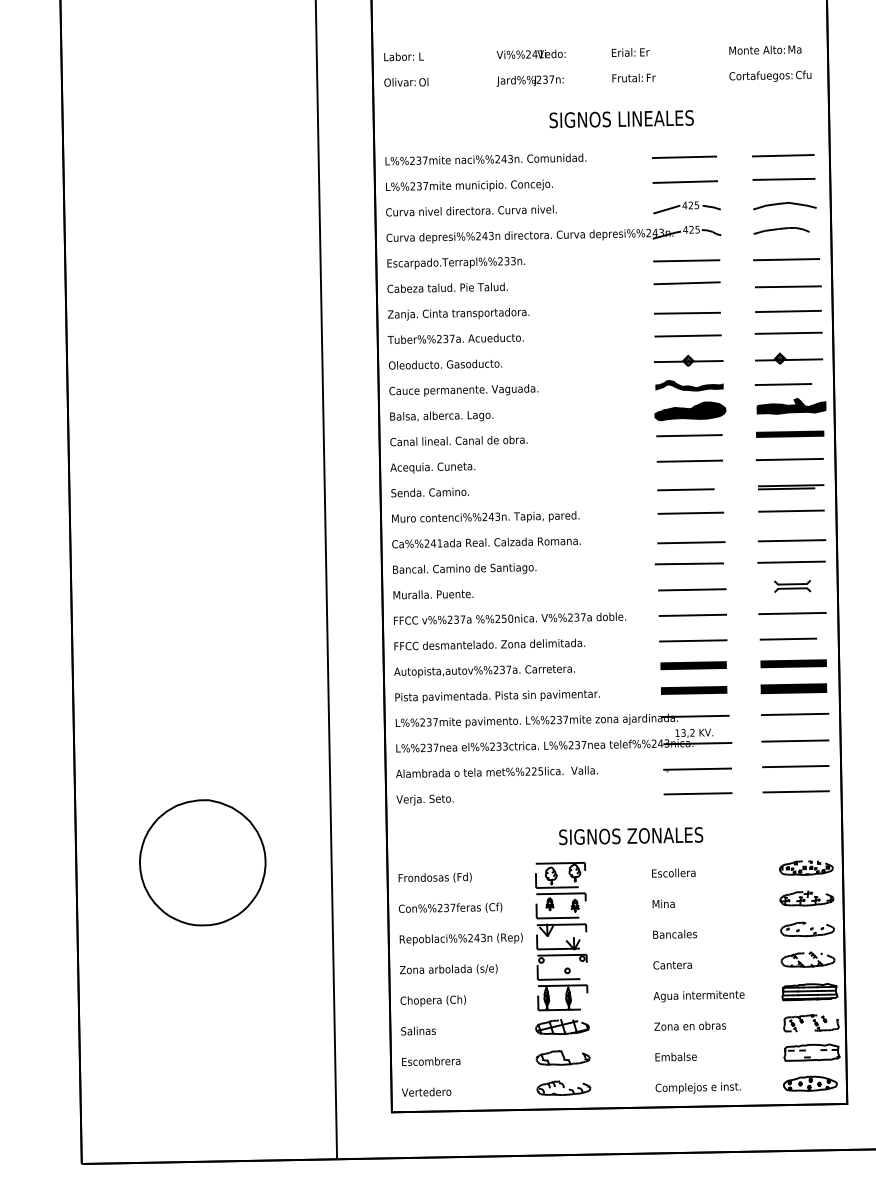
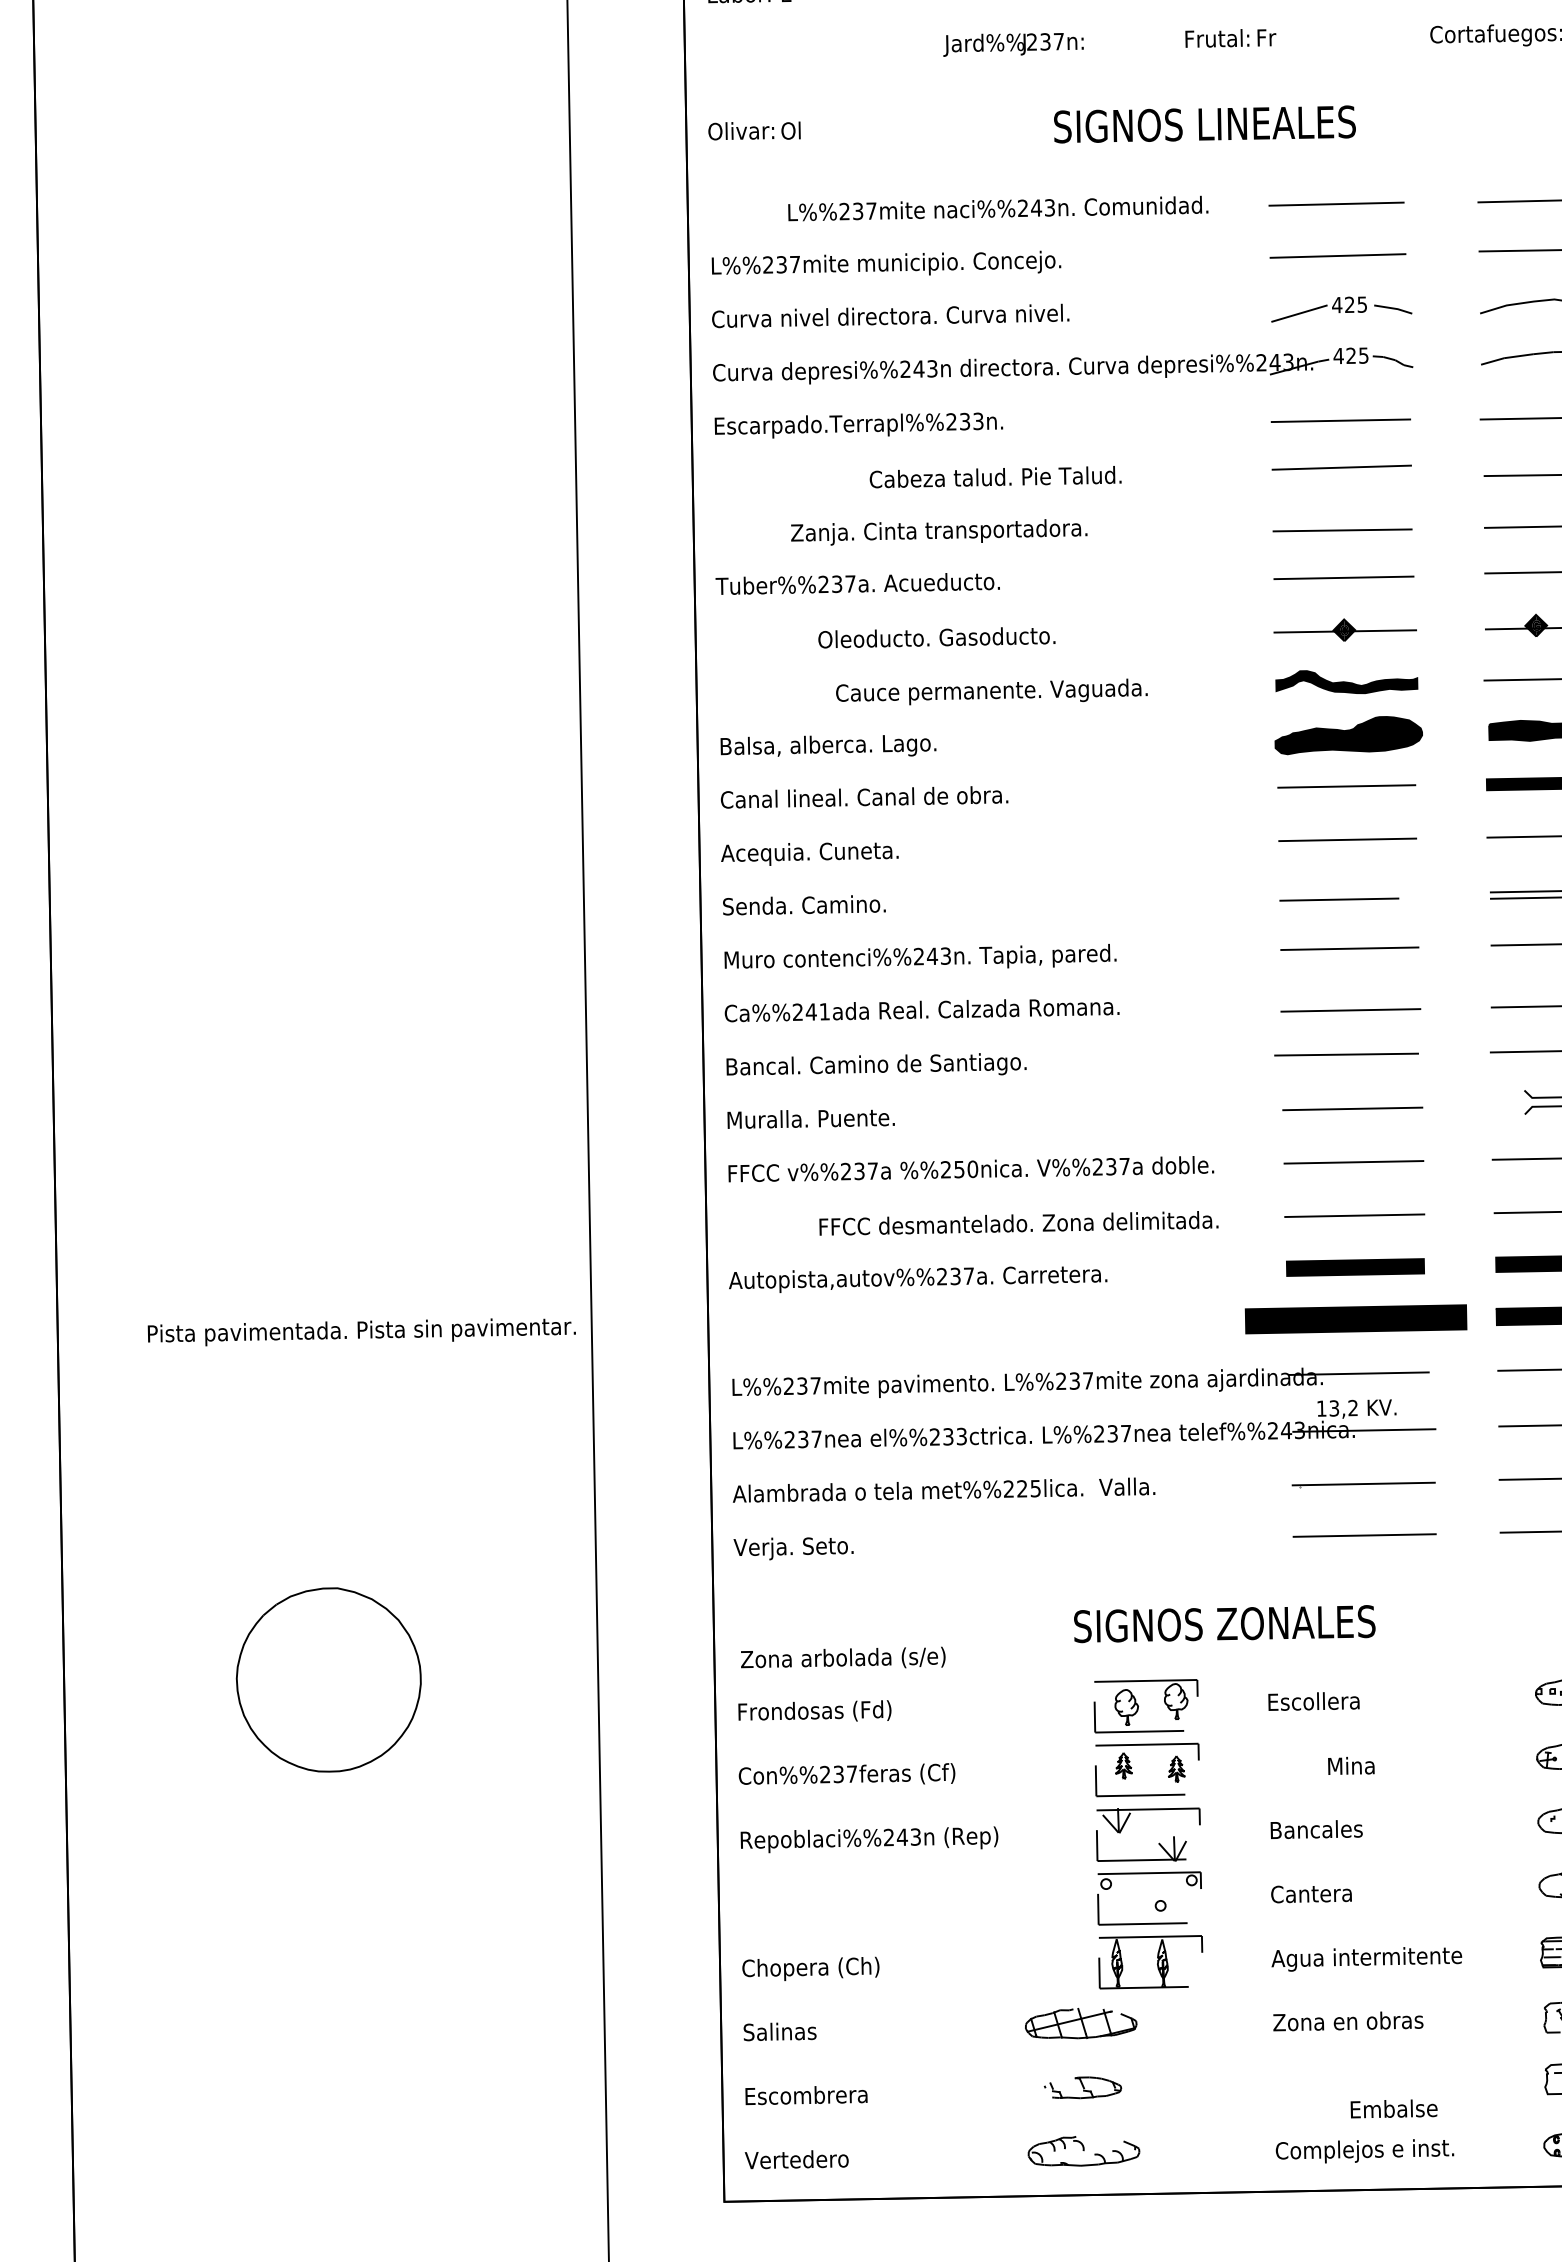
text: (406, 82) -> (754, 131), moved
text: (485, 159) -> (997, 208), moved
text: (447, 287) -> (995, 476), moved
text: (458, 314) -> (938, 532), moved
text: (445, 364) -> (936, 637), moved
text: (463, 390) -> (991, 691), moved
text: (489, 644) -> (1018, 1223), moved
part: (694, 690) -> (1357, 1319), size x1.6
text: (497, 696) -> (361, 1332), moved
part: (202, 862) -> (328, 1679), size x0.7
text: (663, 903) -> (1350, 1764), moved
part: (566, 940) -> (1158, 1842), moved
text: (448, 969) -> (842, 1658), moved
text: (675, 1056) -> (1392, 2108), moved
part: (562, 1057) -> (1081, 2087), size x0.7

